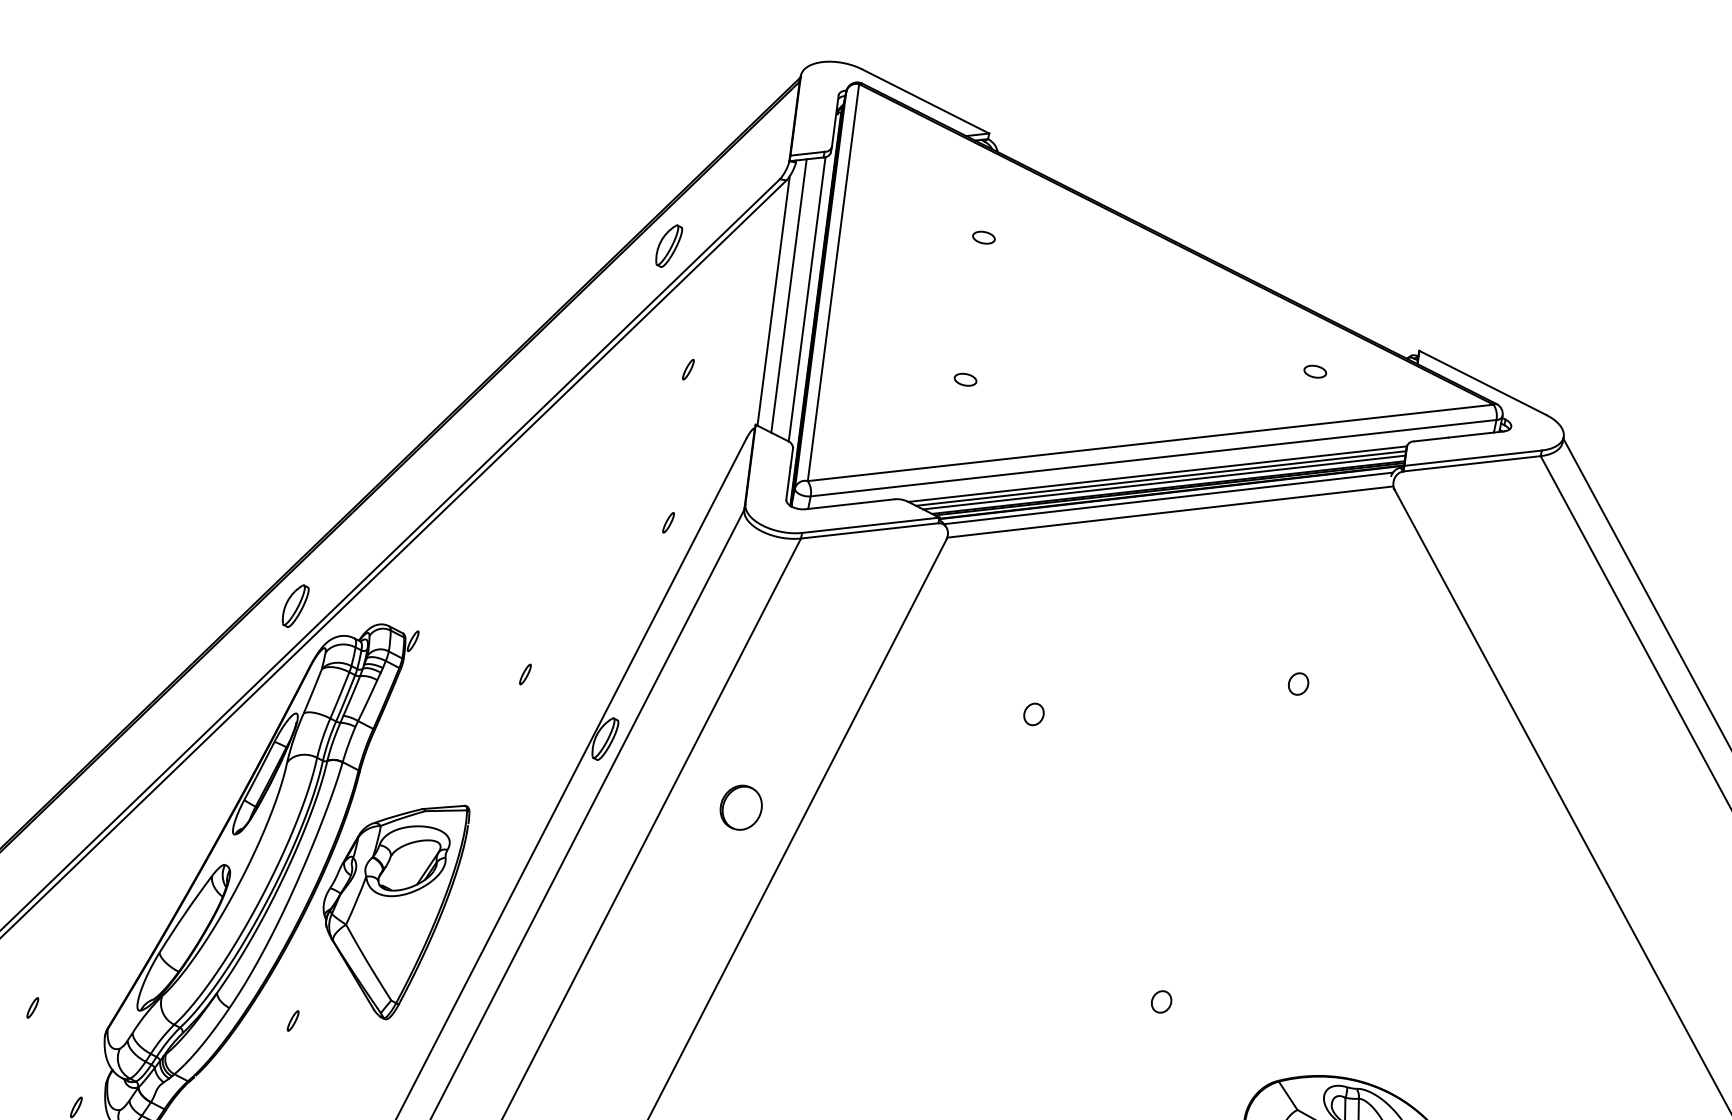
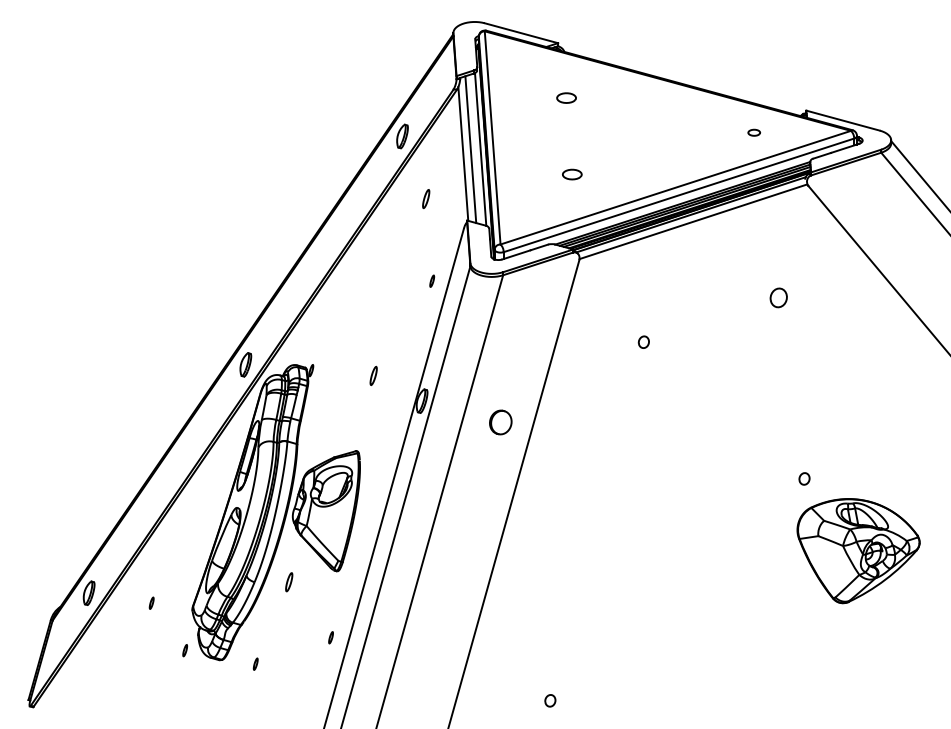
part: (983, 238) -> (566, 98), size x1.6
part: (687, 368) -> (425, 198), size x1.6
part: (964, 379) -> (571, 174), size x1.6
part: (525, 673) -> (373, 375), size x1.6
part: (1299, 683) -> (779, 297), size x1.6
part: (1161, 1001) -> (804, 478), moved
part: (293, 1019) -> (289, 581), size x1.6

